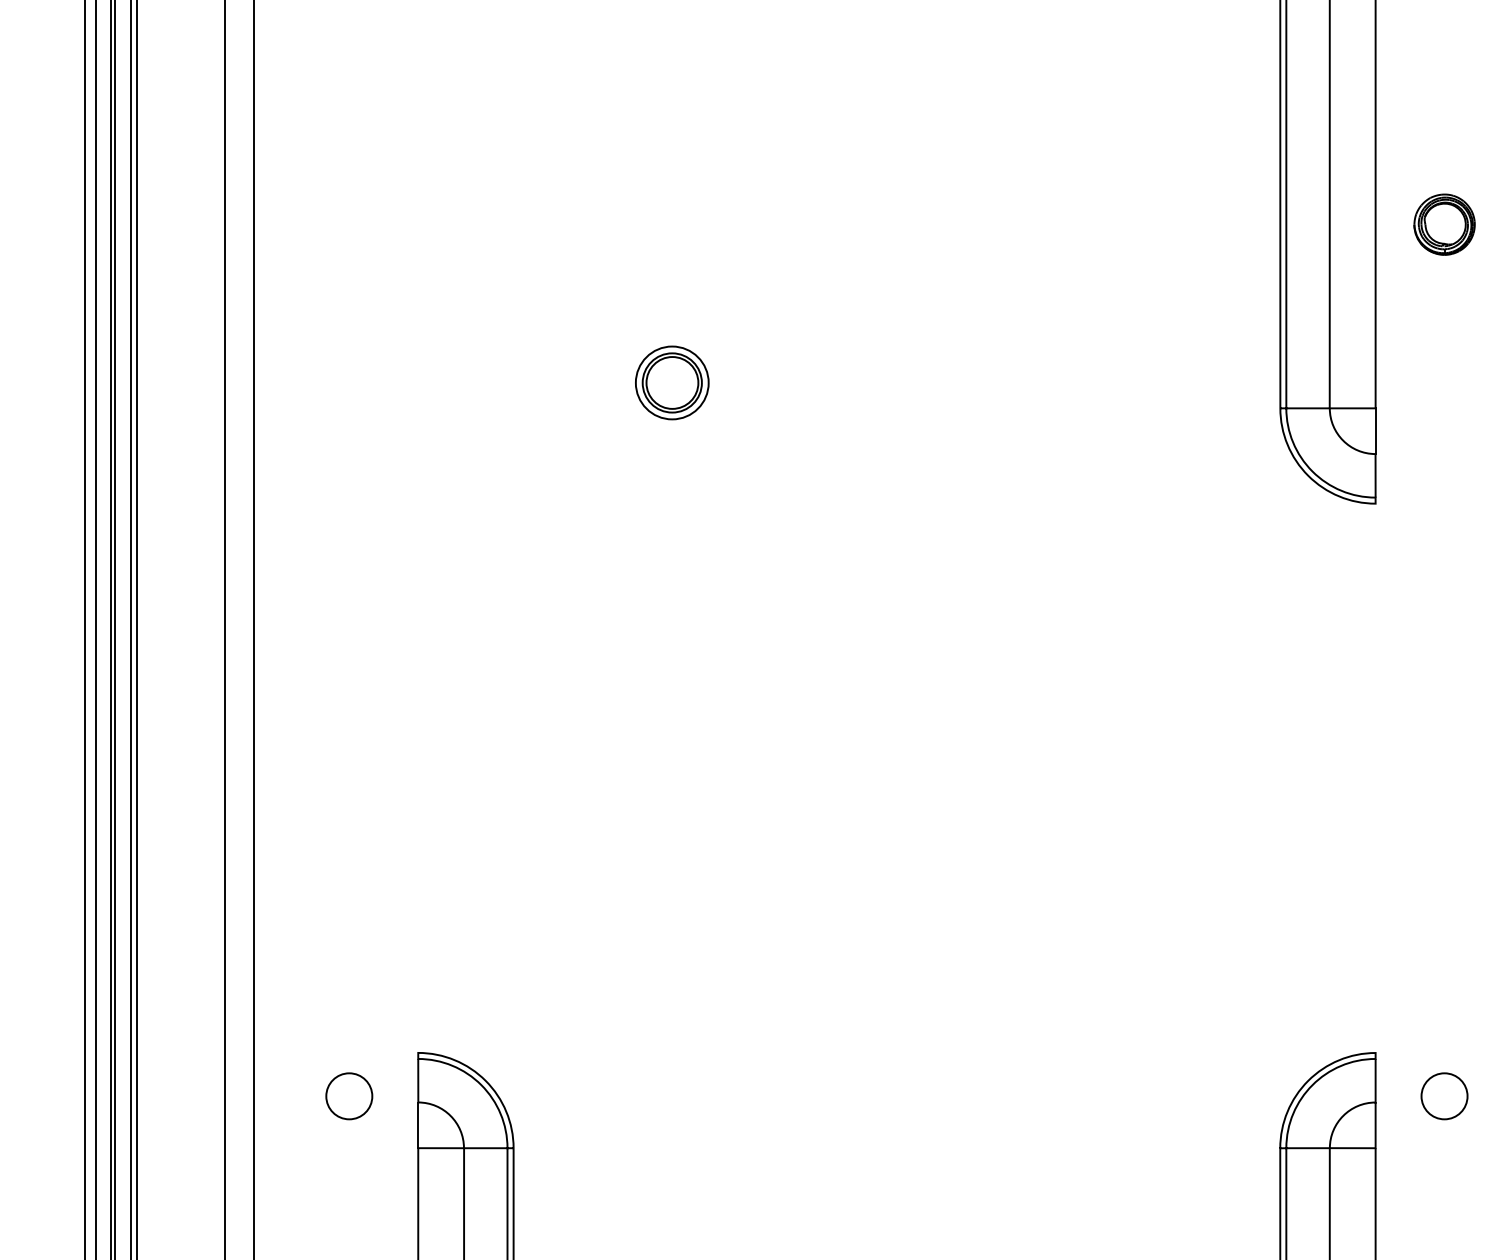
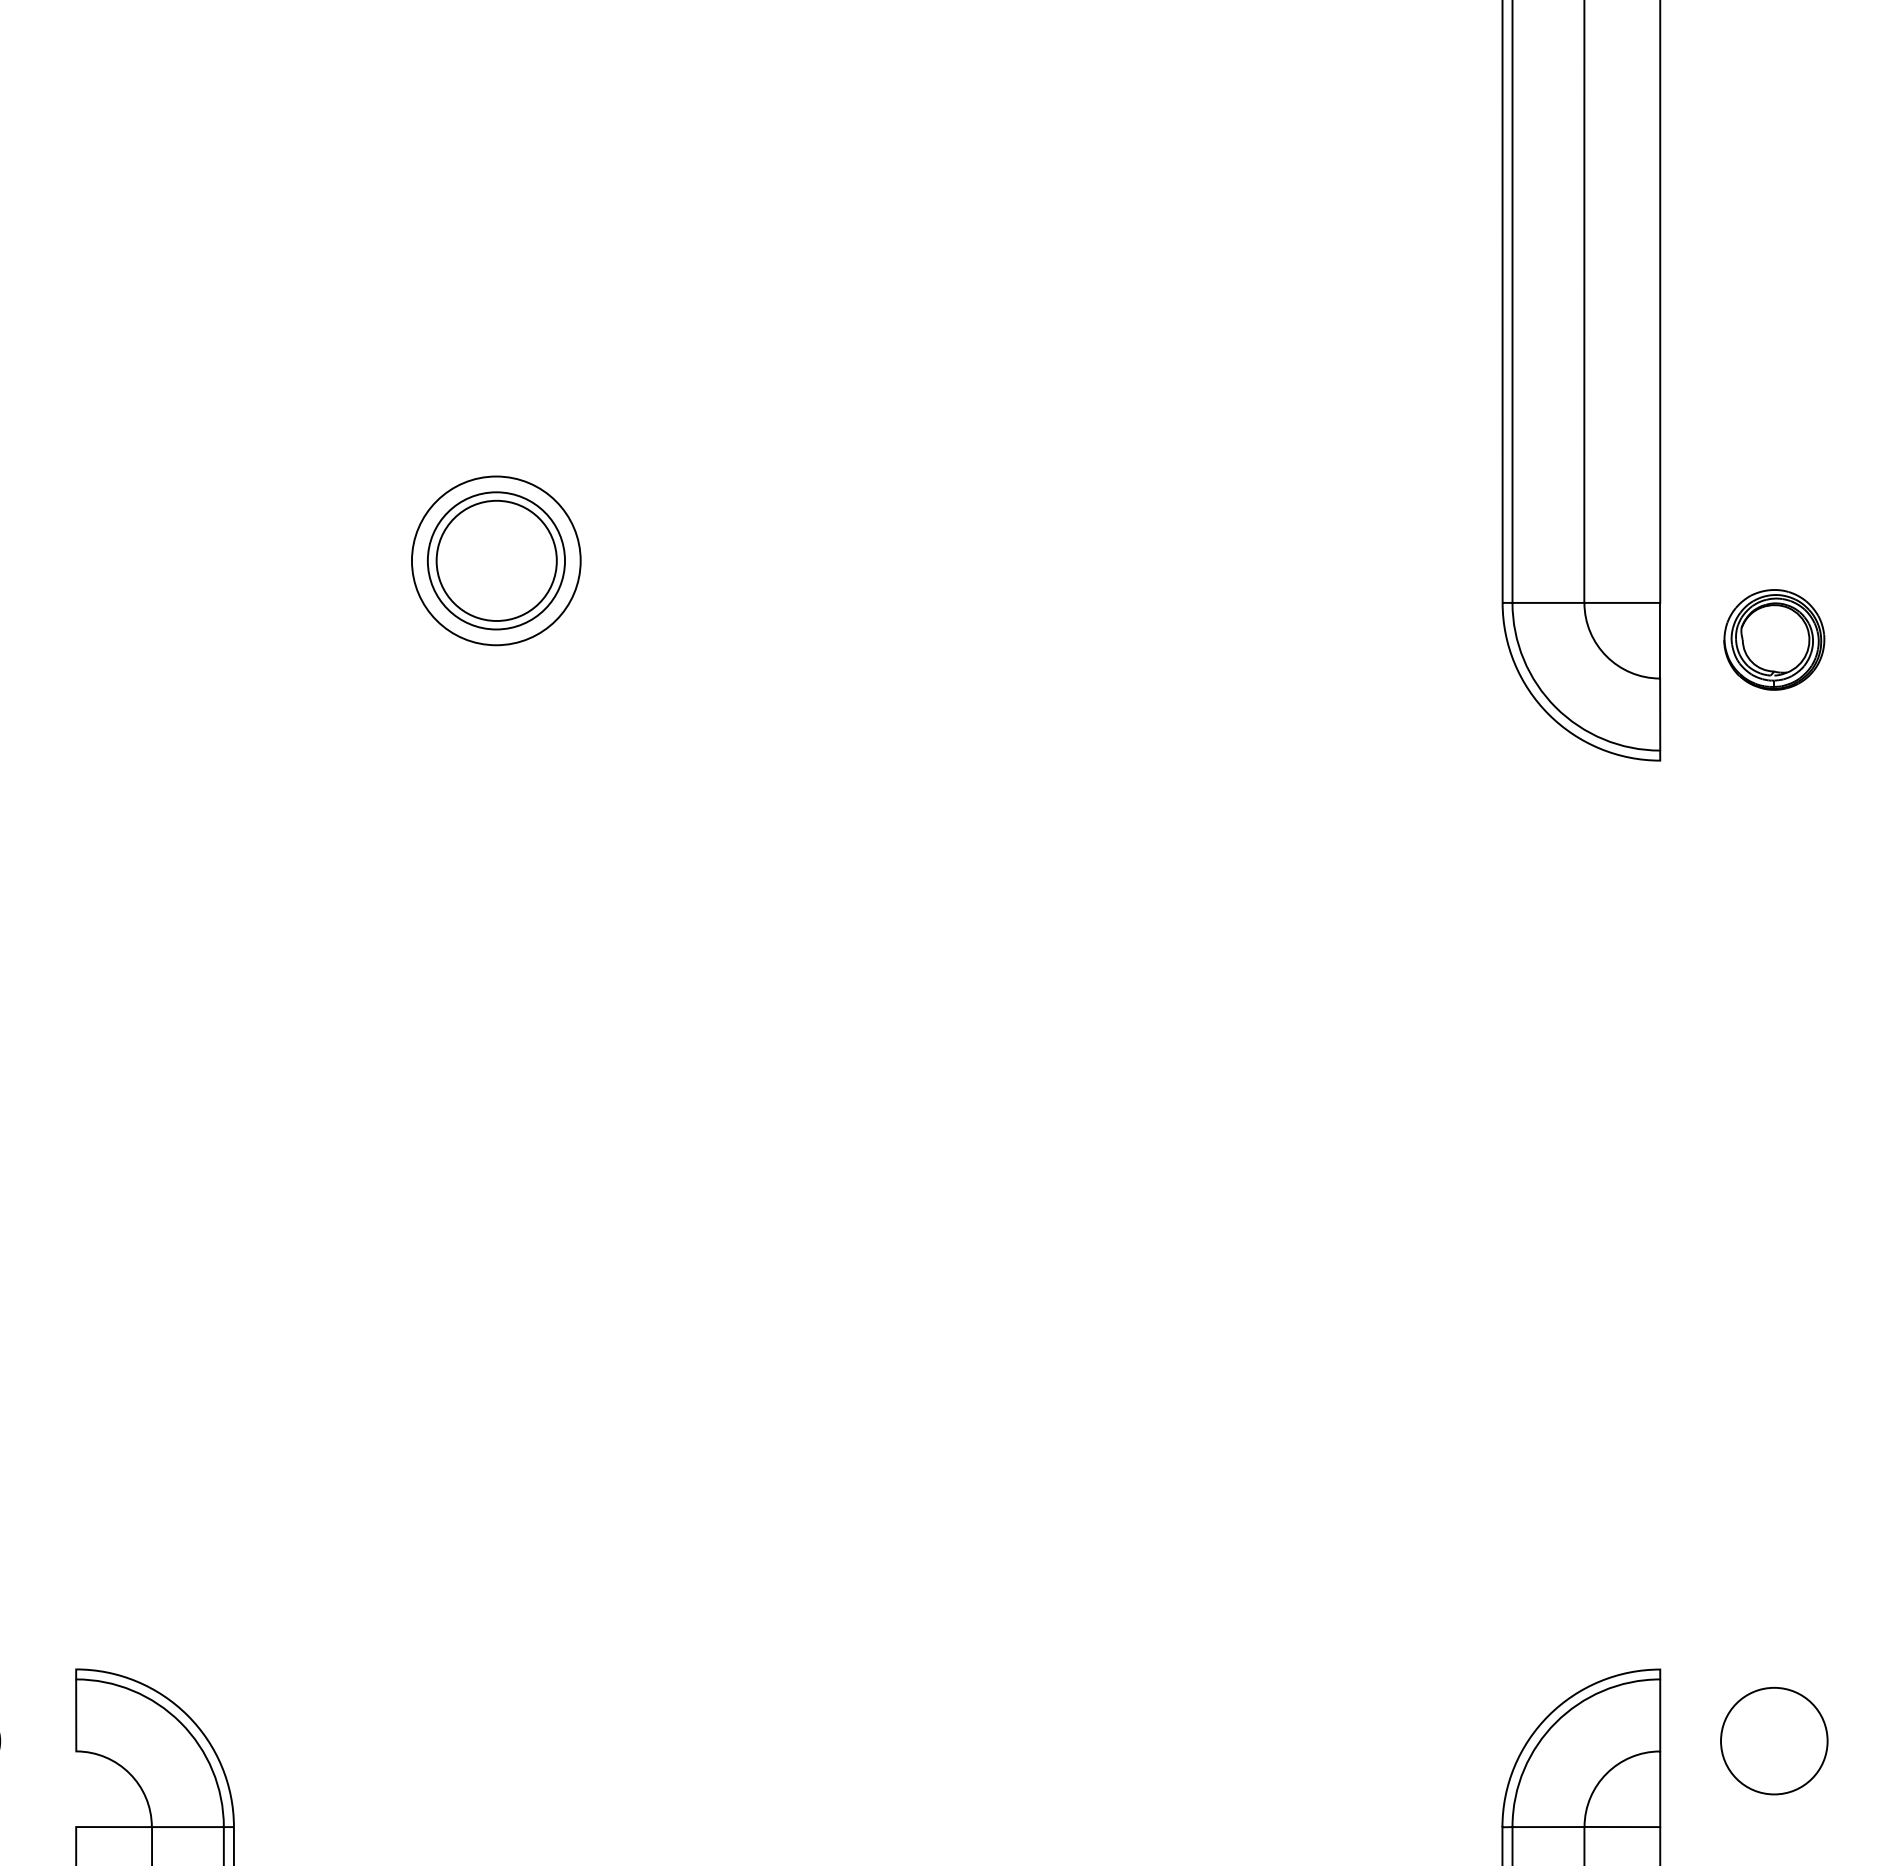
part: (1444, 224) -> (1774, 639), moved
part: (672, 382) -> (496, 560), size x1.4
circle: (1444, 1096) -> (1774, 1741), size x1.4
line: (418, 1125) -> (76, 1789), removed

